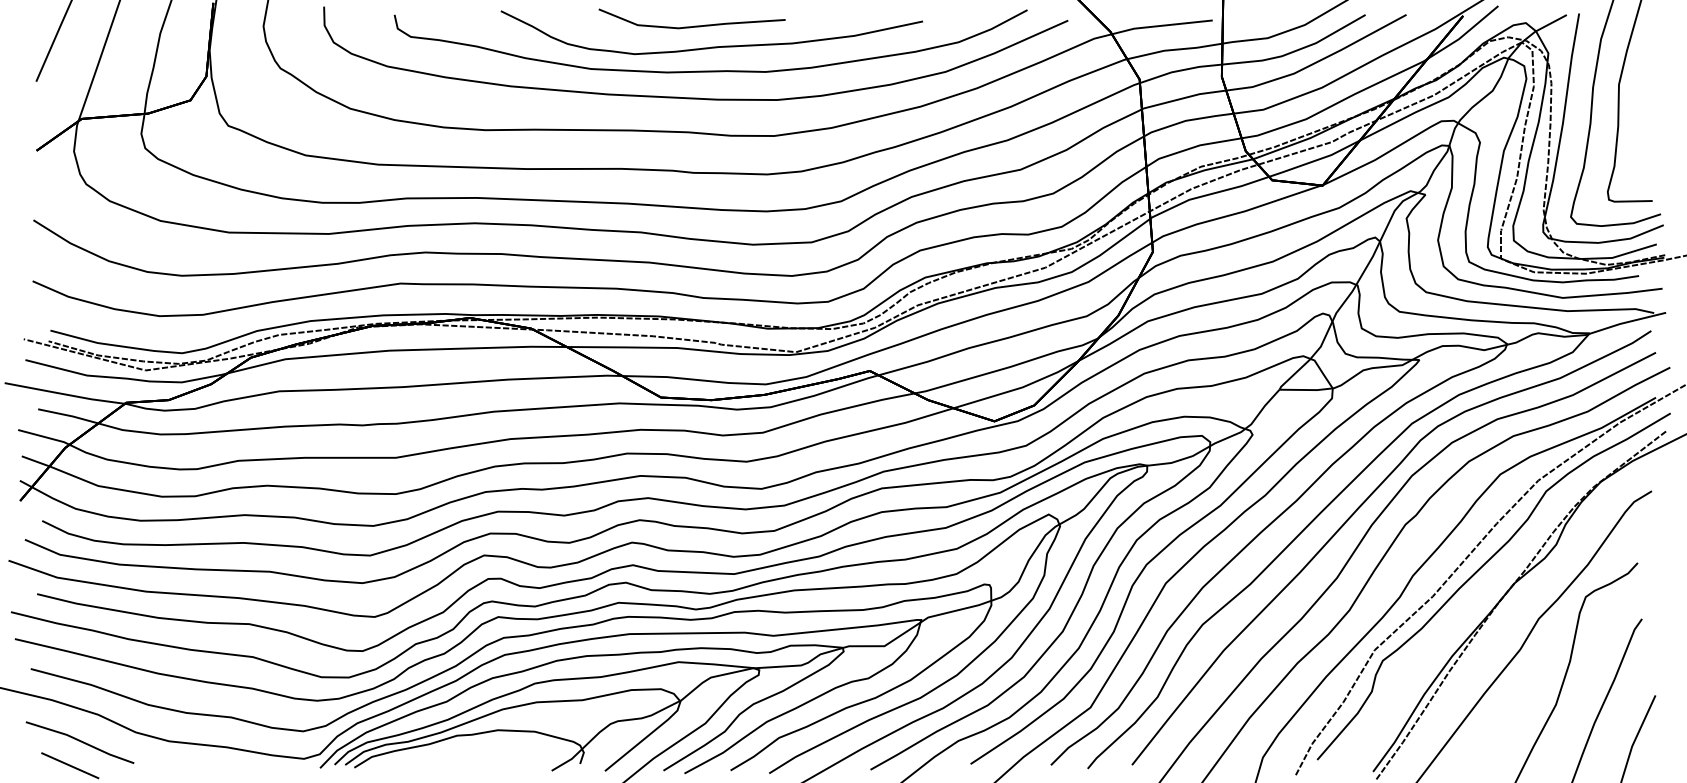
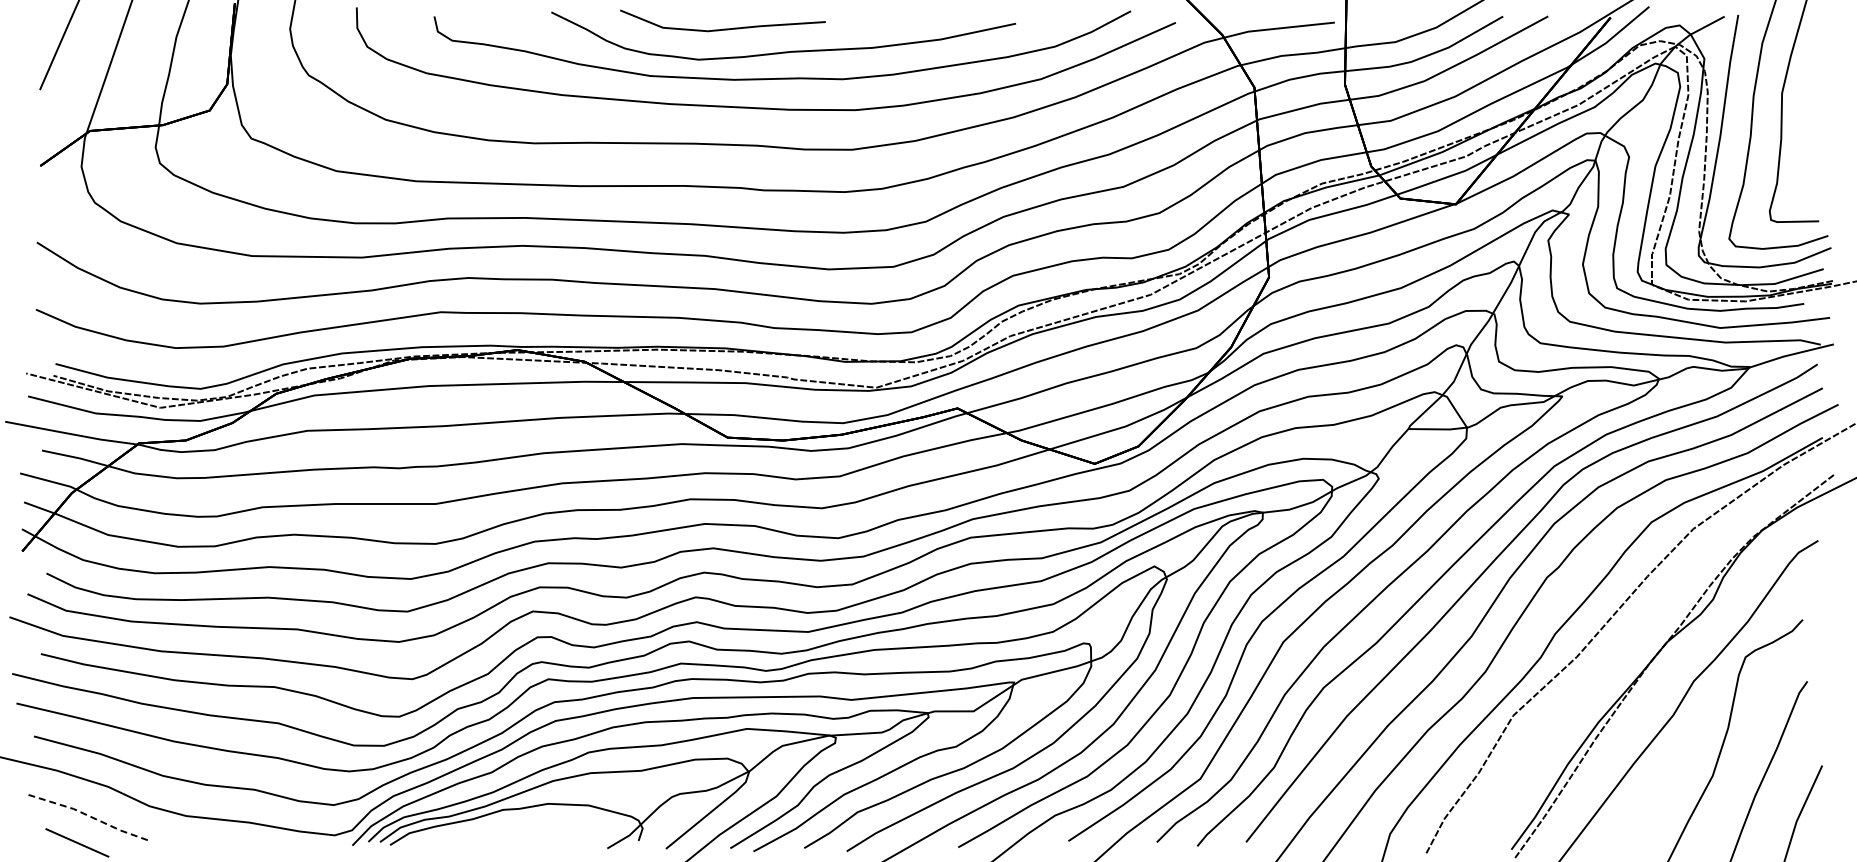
line: (692, 25) -> (723, 28), moved
curve: (1480, 570) -> (1629, 627), removed
line: (80, 740) -> (88, 815), solid -> dashed

